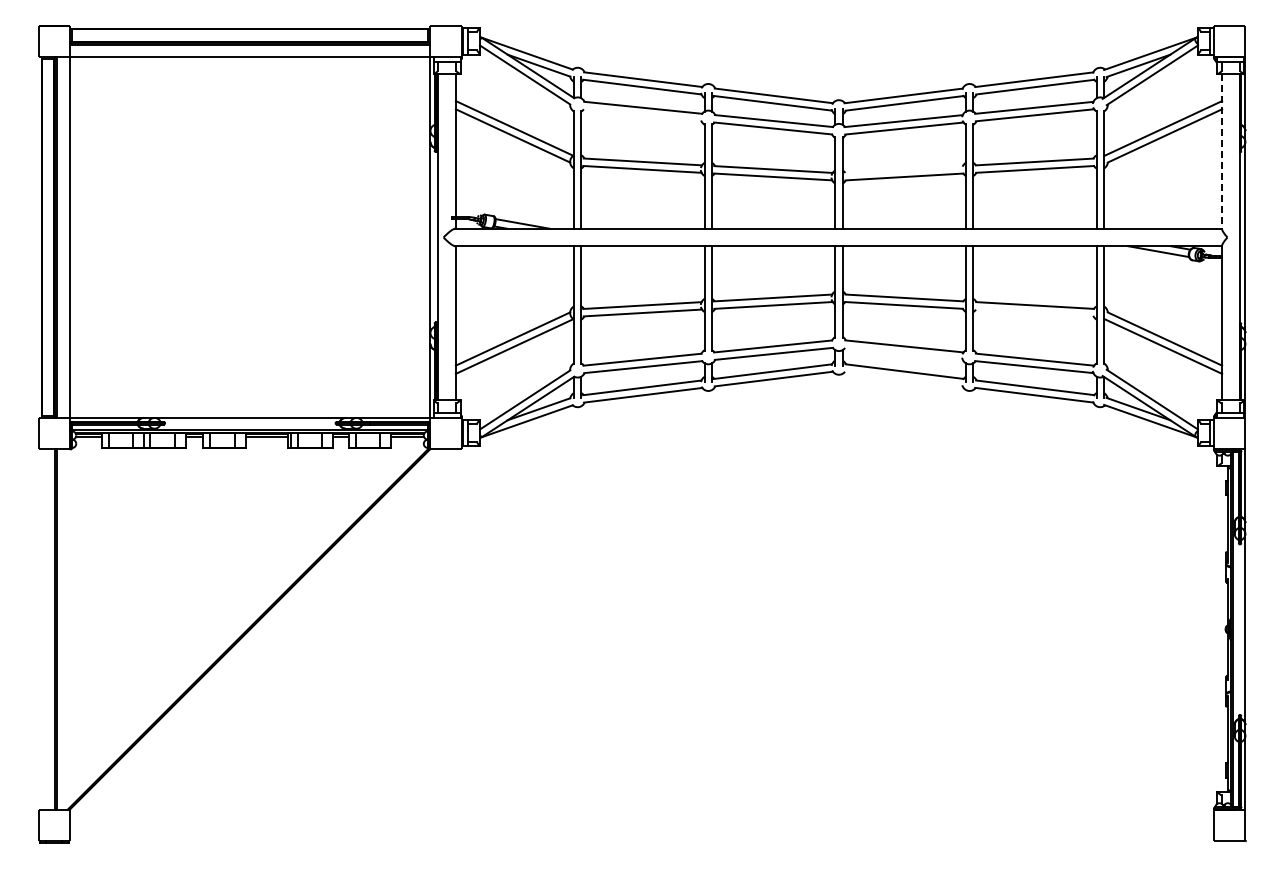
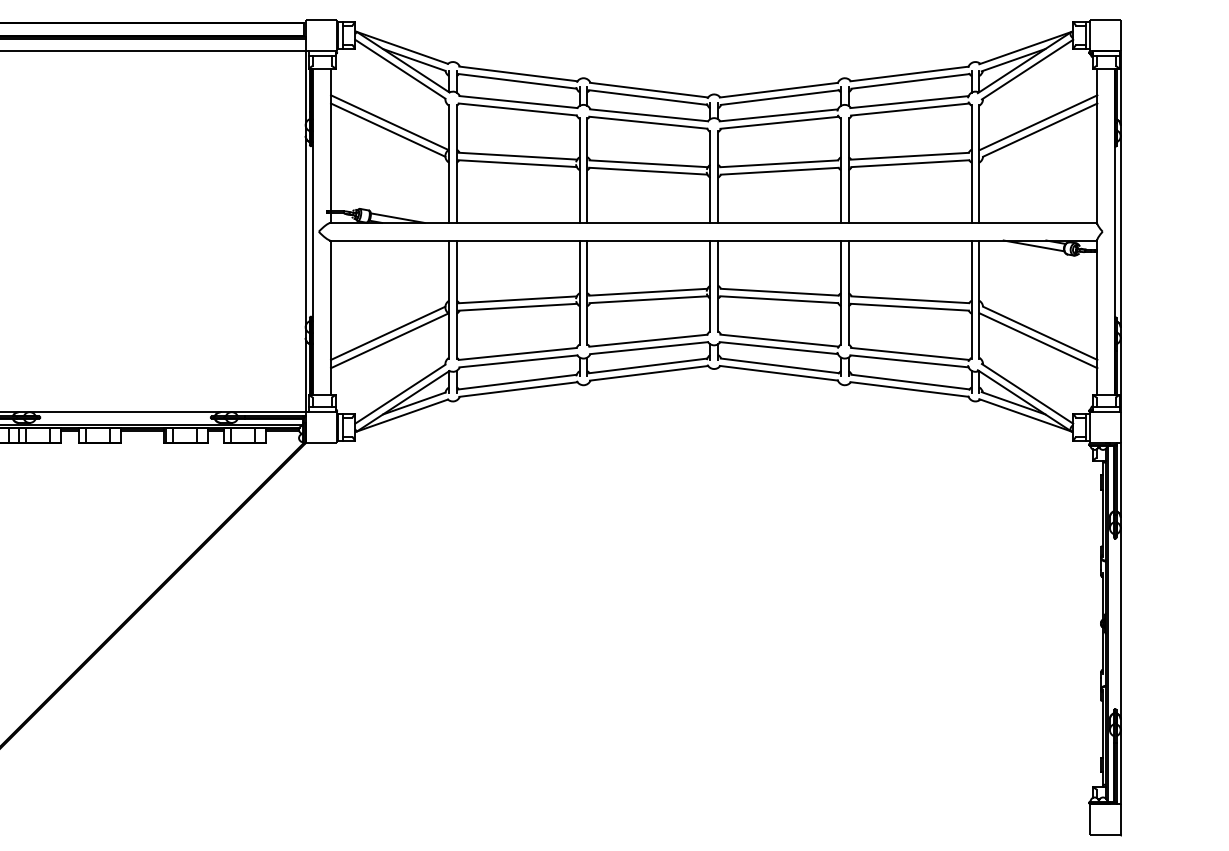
line: (642, 115) -> (517, 109), added
line: (1222, 152) -> (1097, 146), dashed -> solid
line: (903, 169) -> (778, 163), added
line: (1034, 312) -> (909, 306), added
line: (903, 353) -> (778, 347), added
line: (903, 378) -> (778, 372), added

